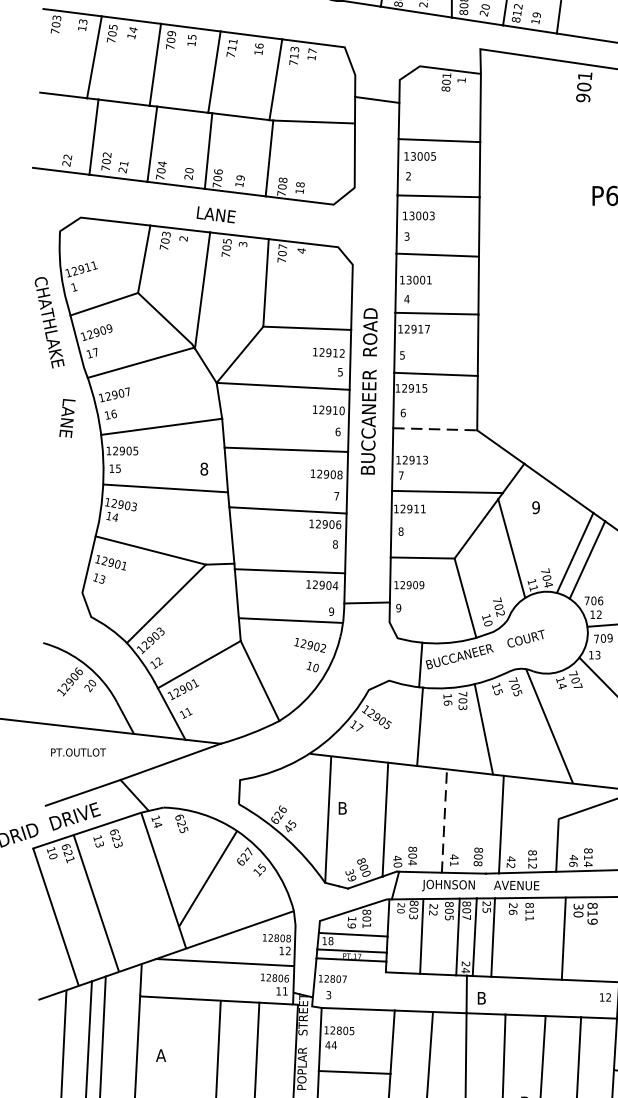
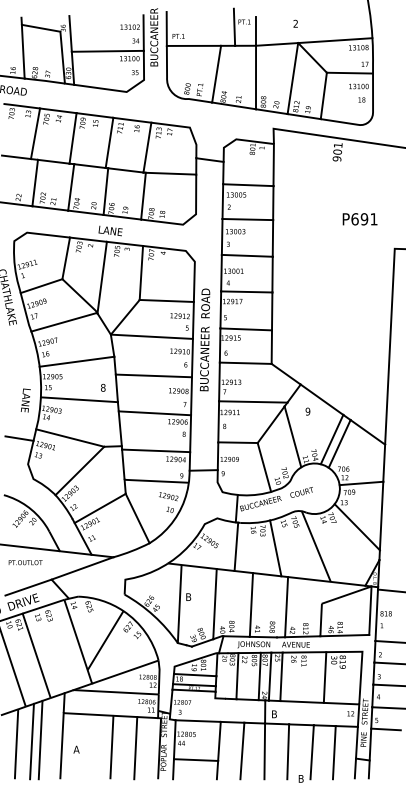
text: (66, 418) -> (25, 400), moved
line: (434, 429) -> (245, 363), dashed -> solid
line: (68, 551) -> (19, 438), added
line: (444, 820) -> (251, 604), dashed -> solid

